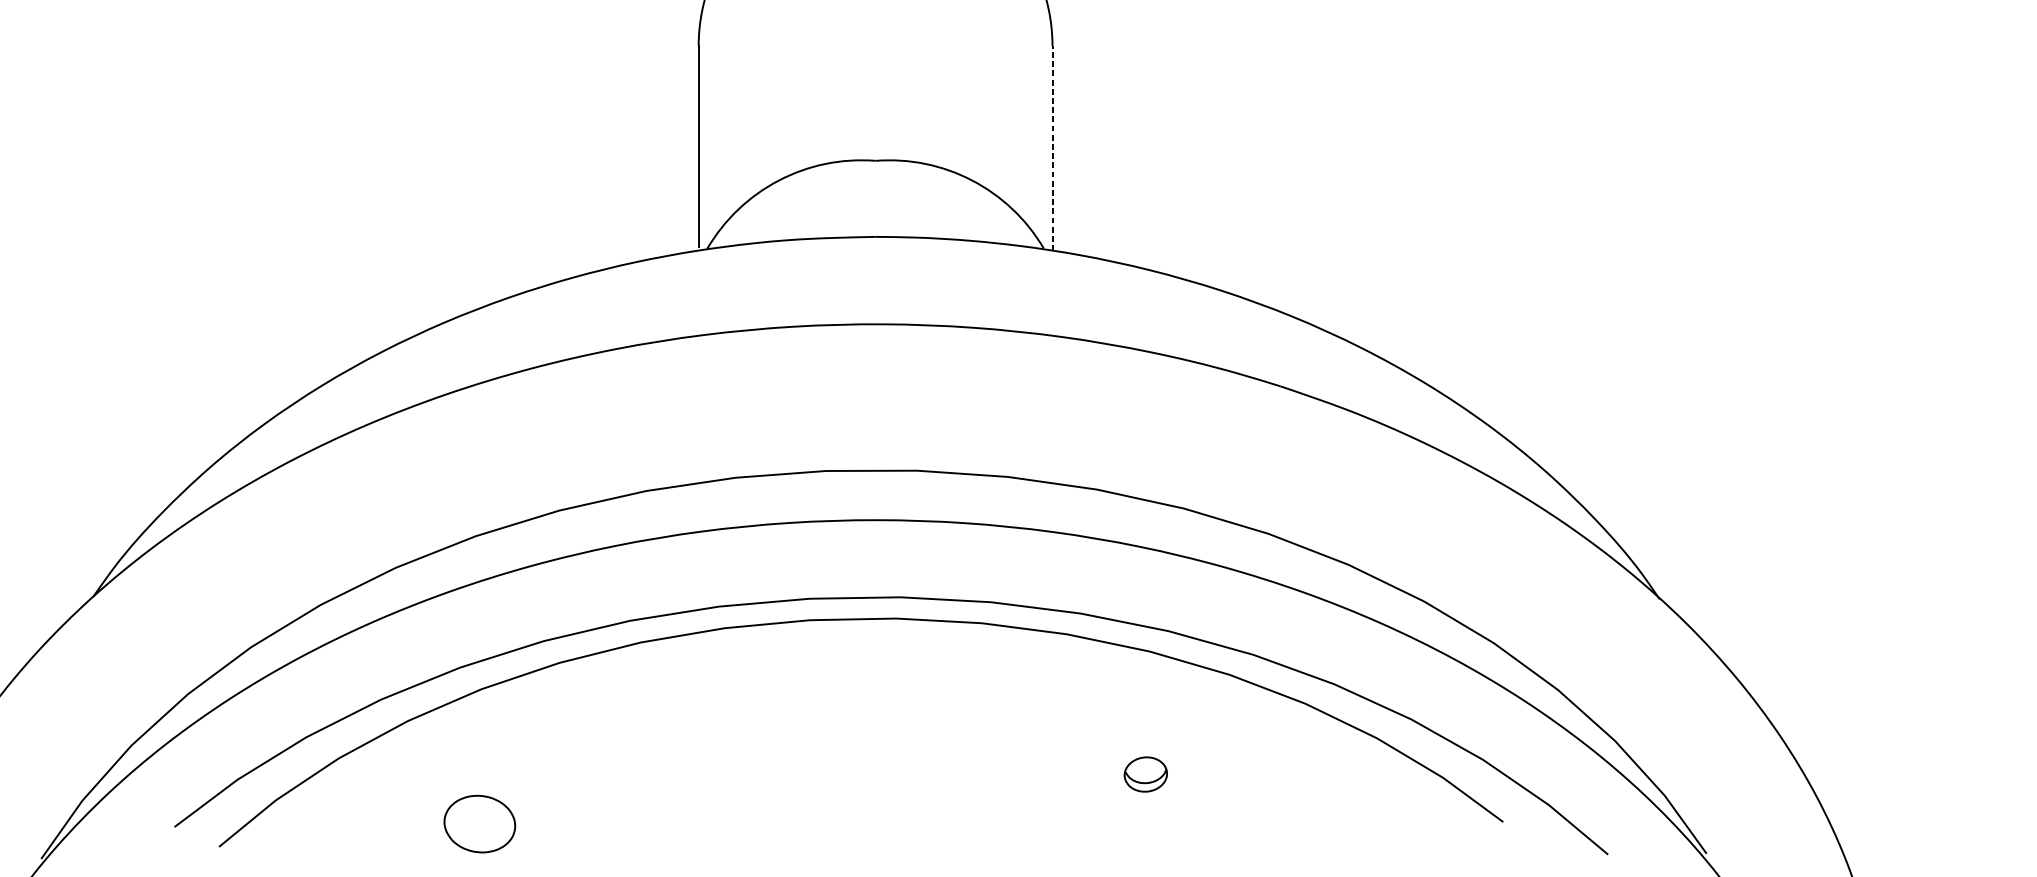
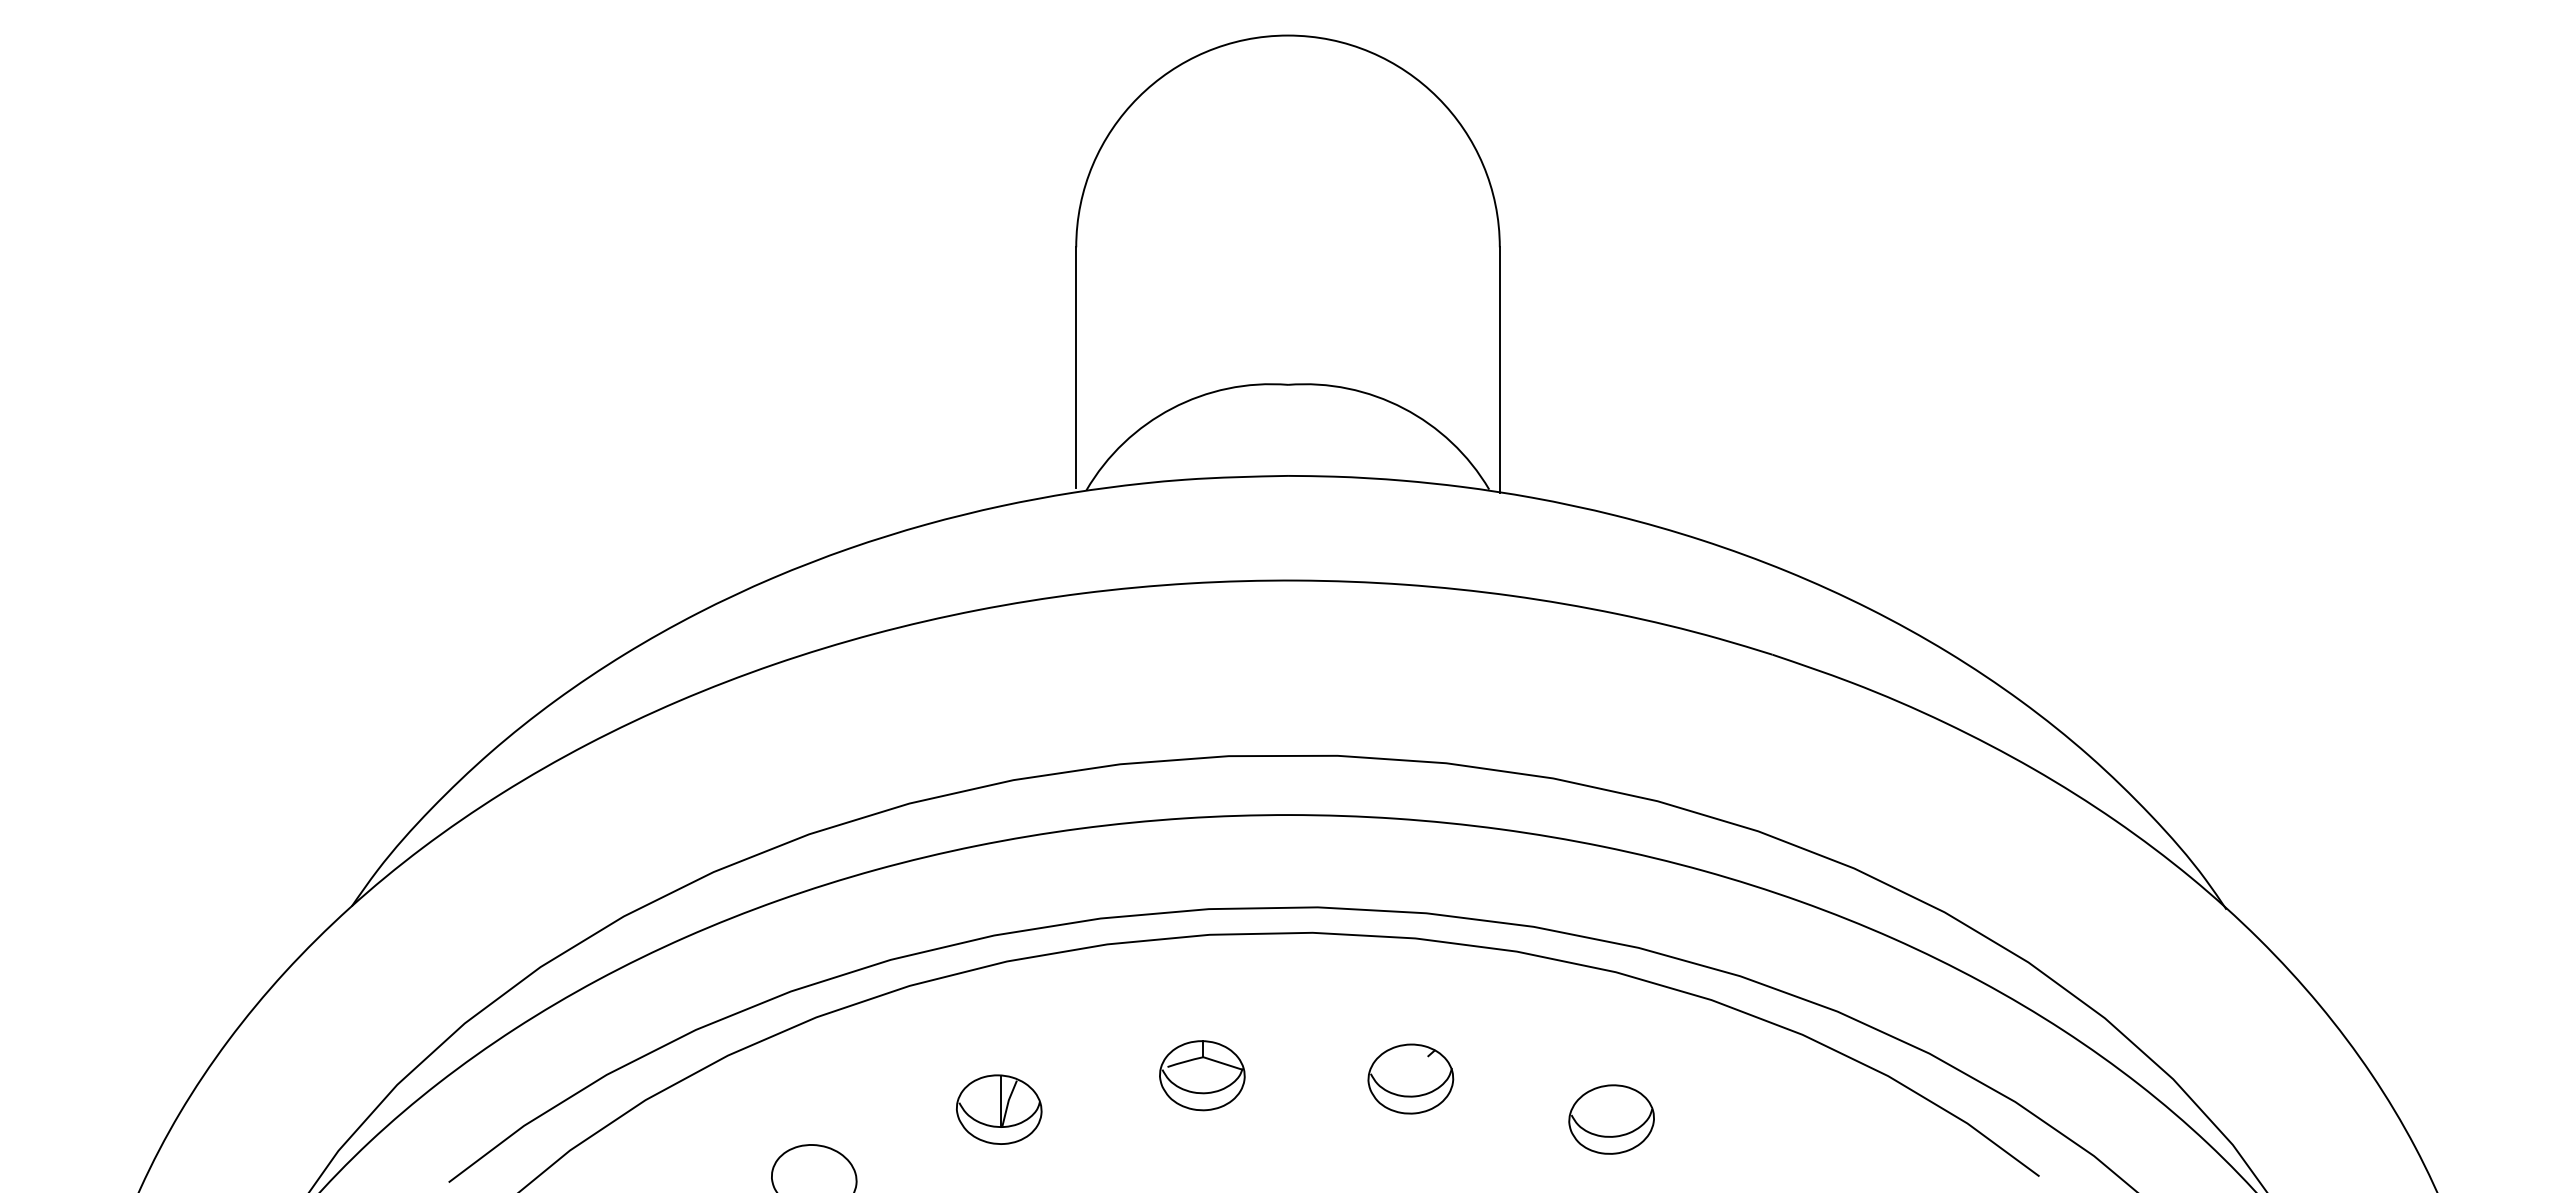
line: (1052, 148) -> (1499, 370), dashed -> solid
part: (804, 737) -> (1202, 1075), added
part: (977, 740) -> (1410, 1078), added
part: (634, 766) -> (999, 1109), added
part: (1145, 774) -> (1611, 1119), size x1.67

